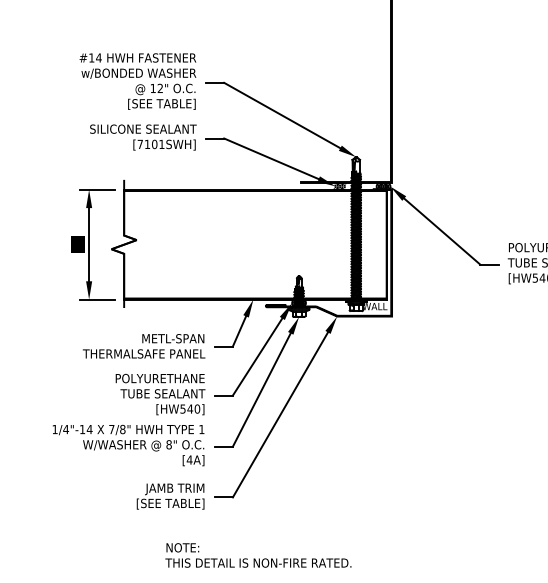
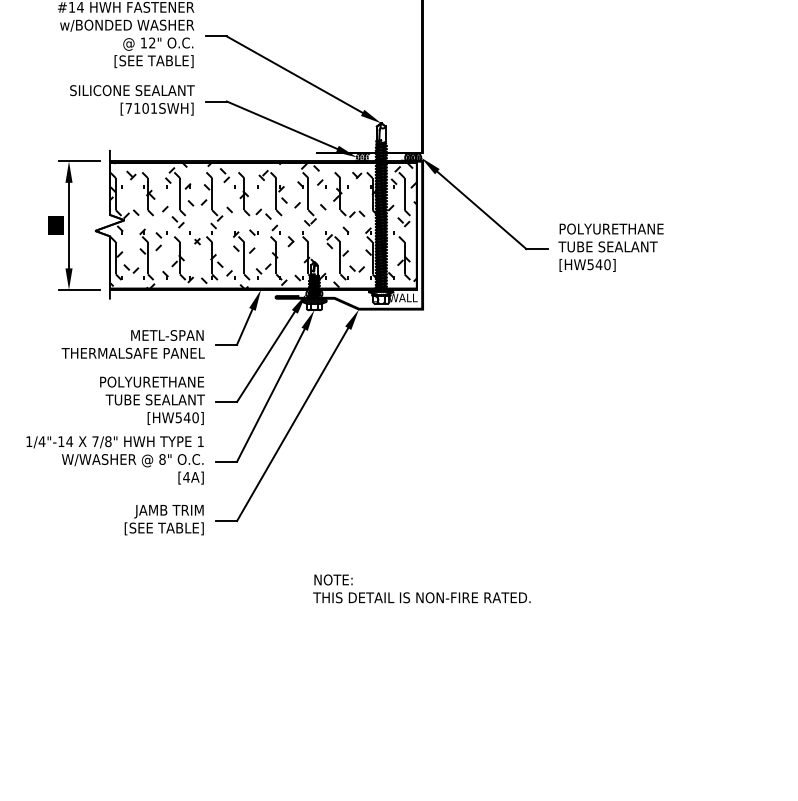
hatch: (250, 244) -> (257, 225), added
text: (258, 555) -> (421, 588), moved

